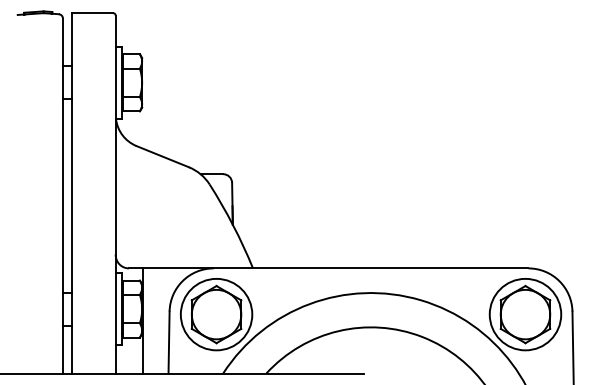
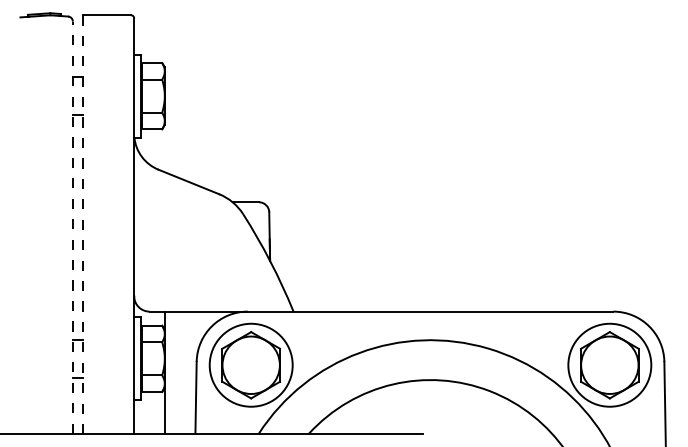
line: (71, 193) -> (82, 224), solid -> dashed
line: (62, 195) -> (72, 226), solid -> dashed

